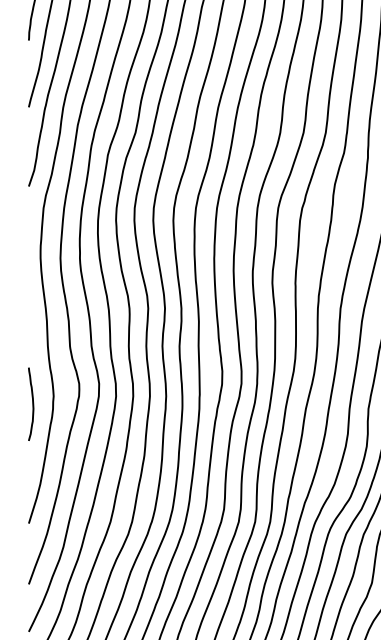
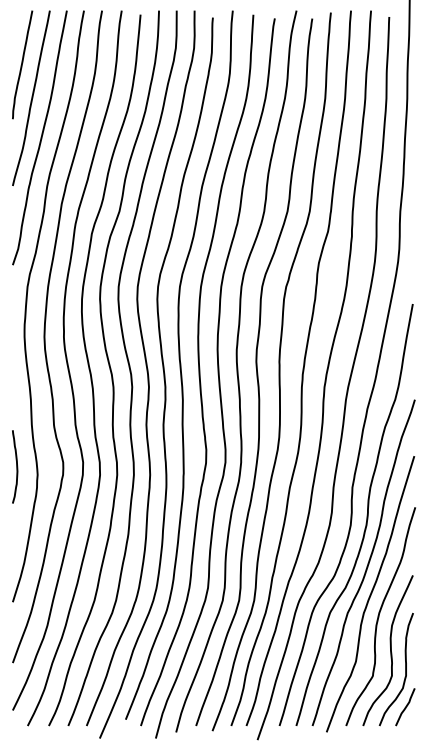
curve: (32, 403) -> (16, 466), moved

